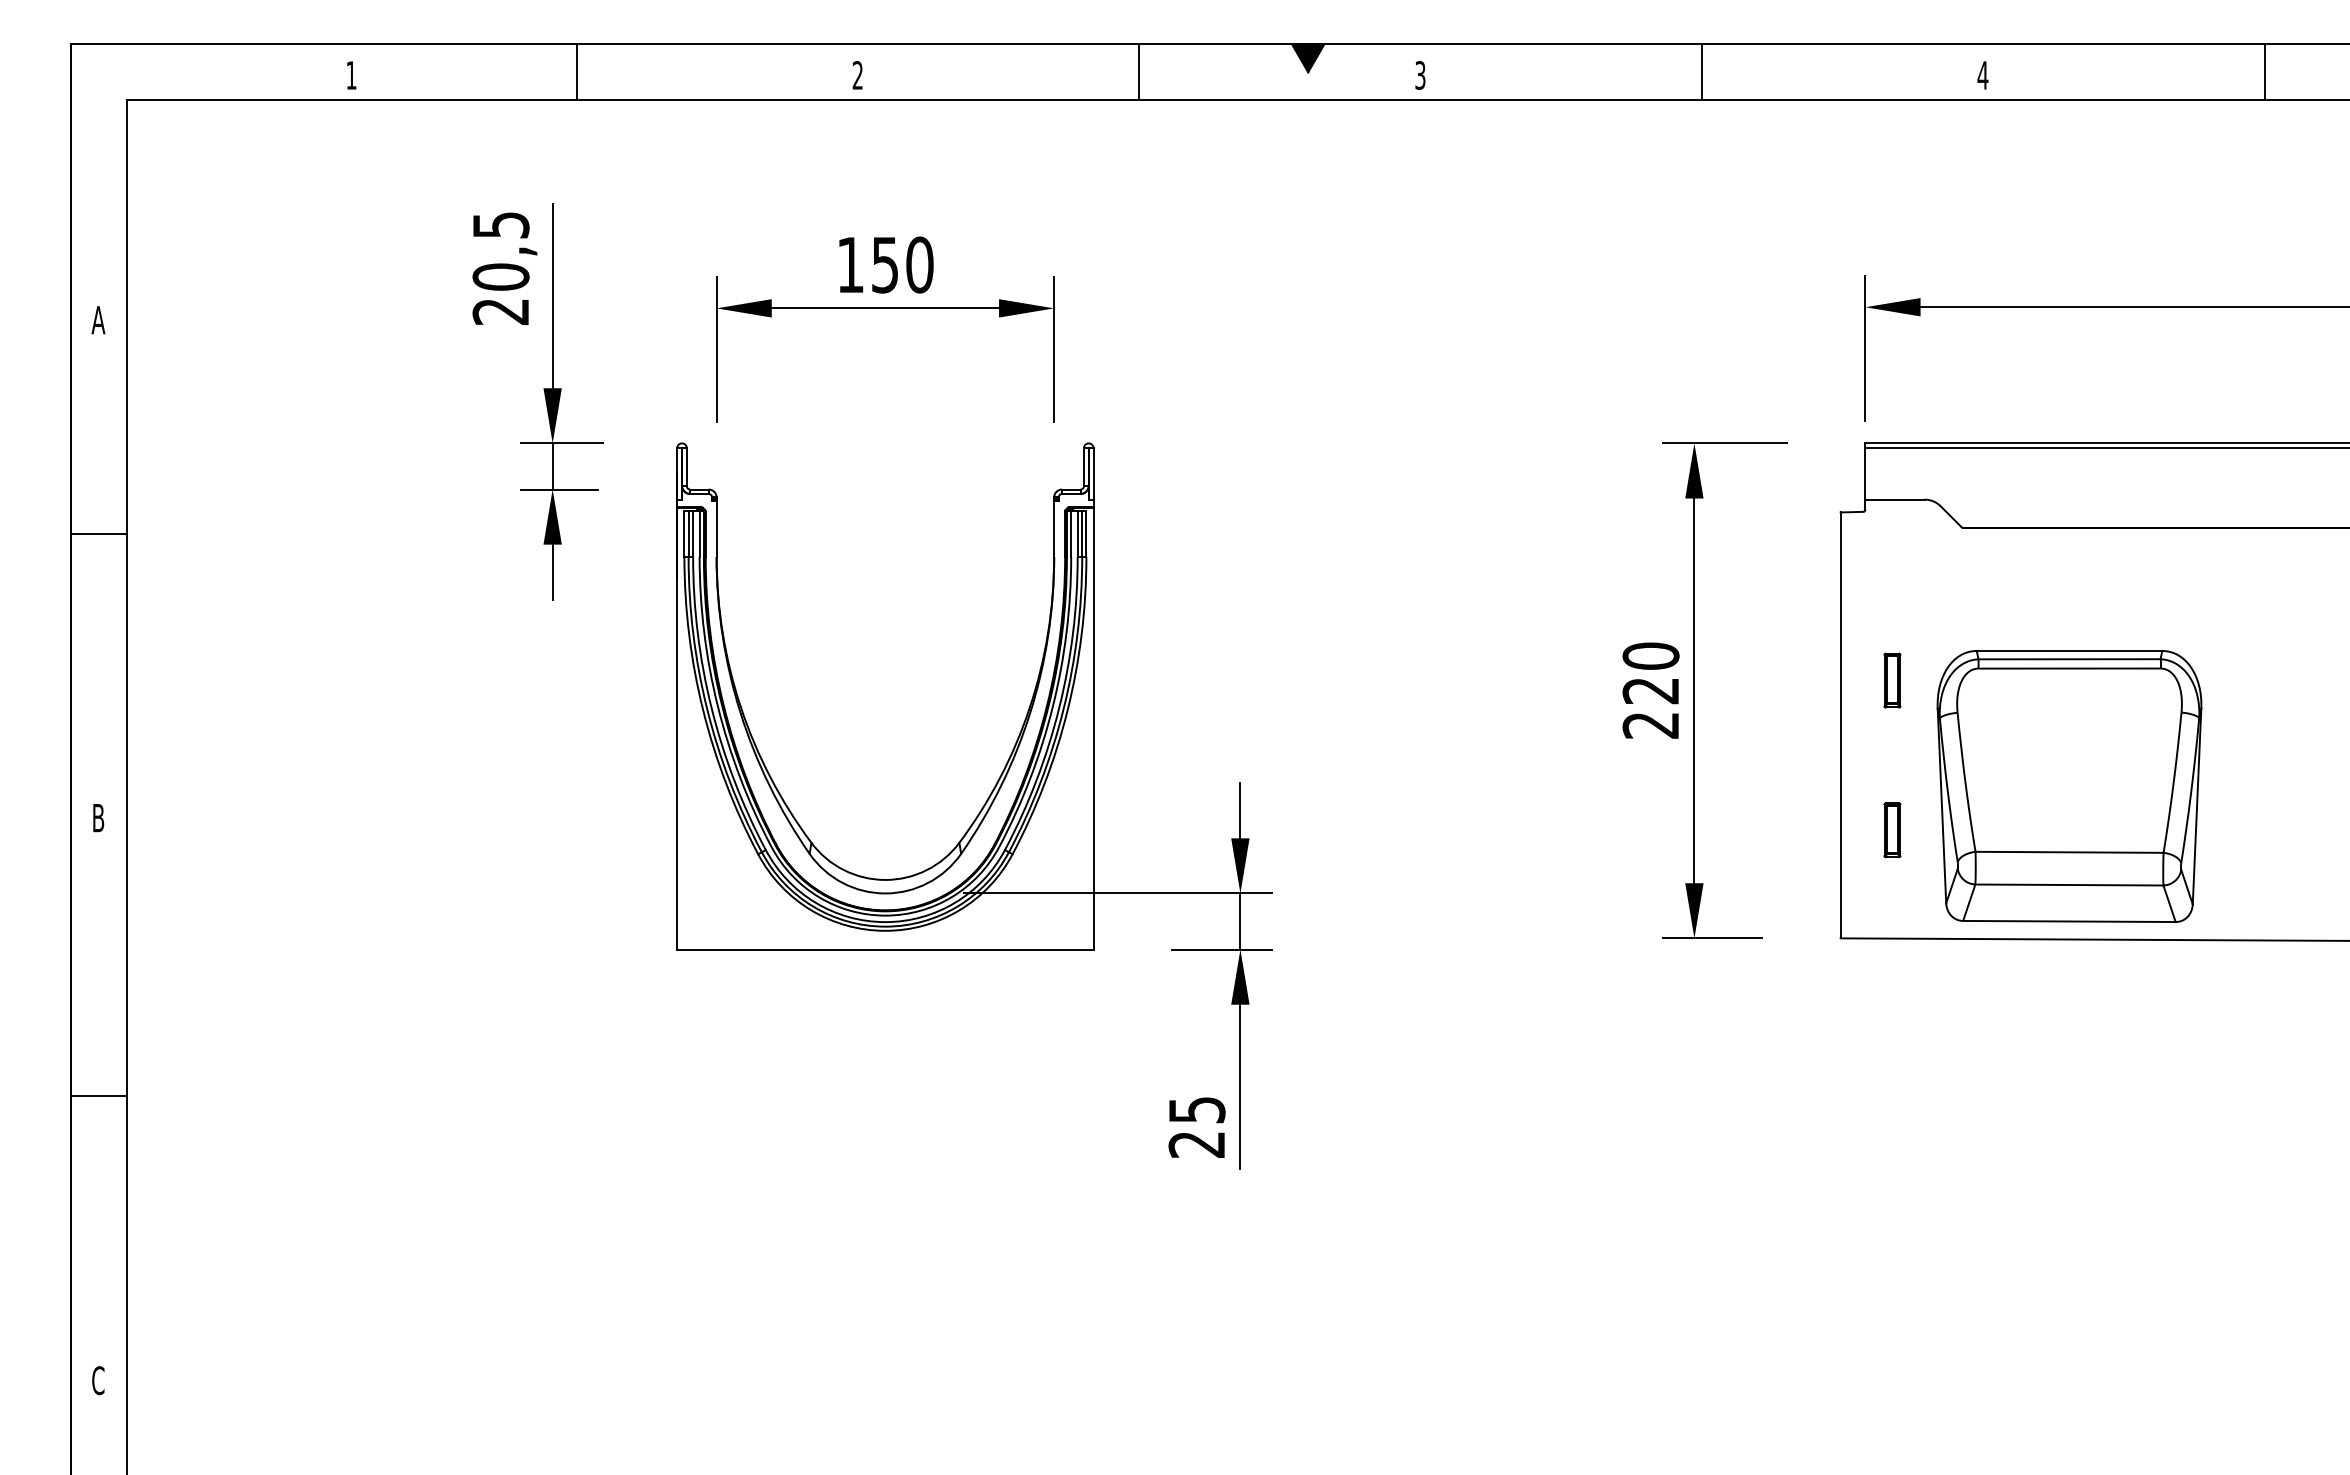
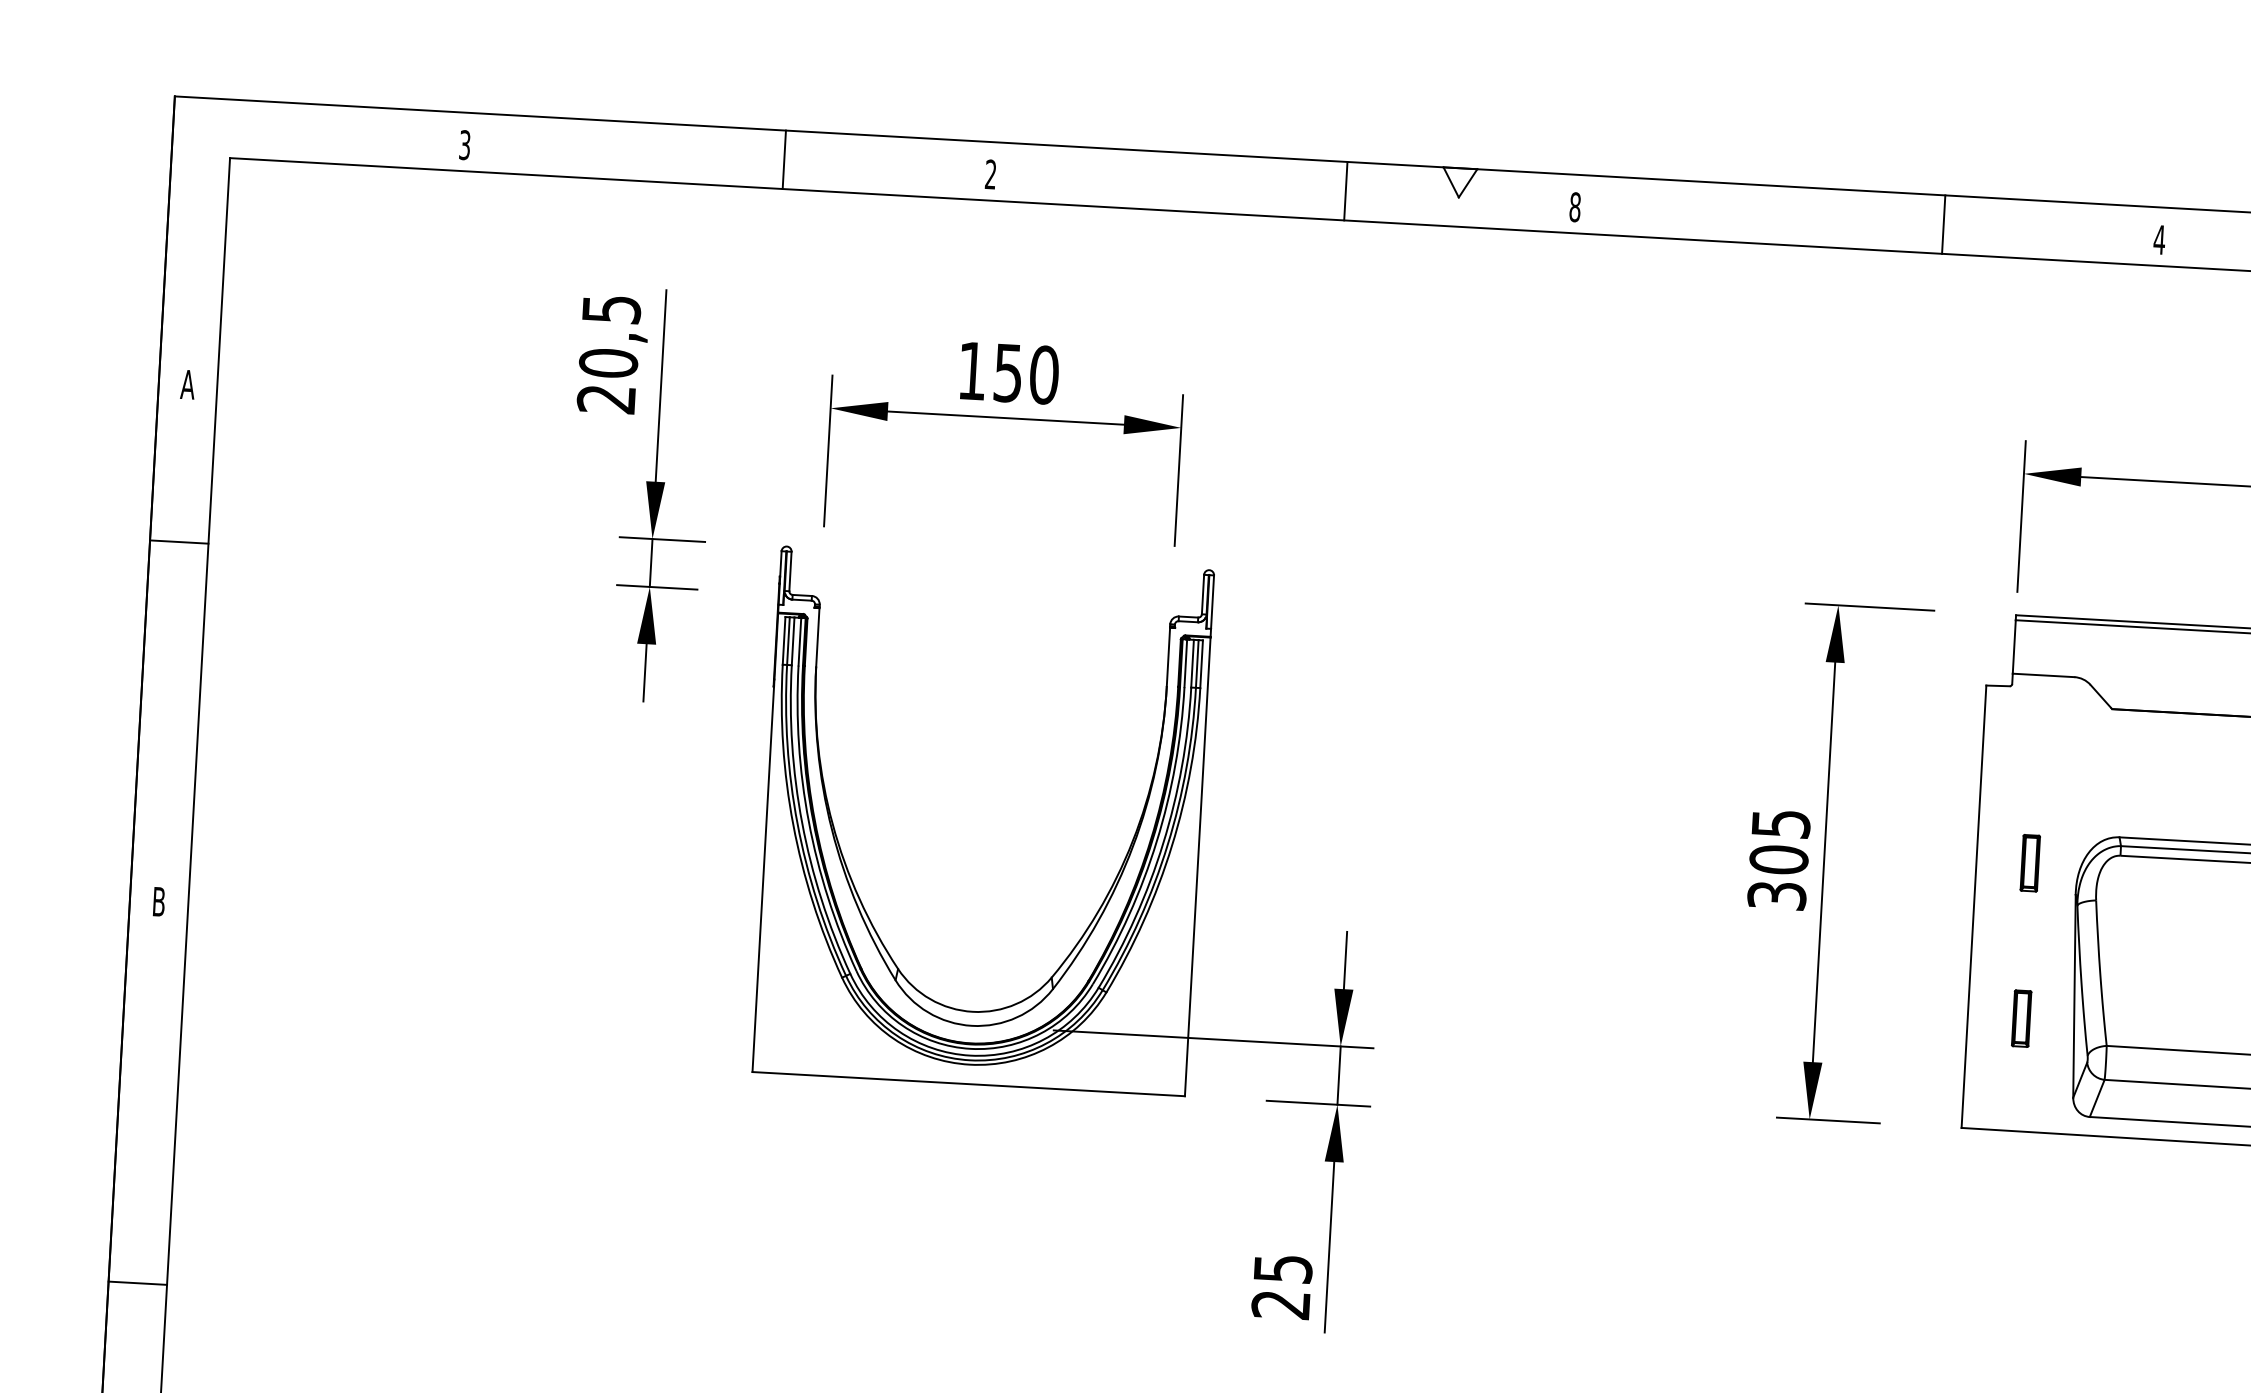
fill: (1307, 58) -> (1458, 183), removed
line: (576, 72) -> (783, 159), moved
line: (1139, 72) -> (1345, 191), moved
line: (1702, 72) -> (1944, 224), moved
text: (351, 75) -> (464, 145), 1 -> 3
text: (1420, 75) -> (1575, 207), 3 -> 8
line: (98, 533) -> (179, 541), moved
text: (1650, 690) -> (1778, 859), 220 -> 305
line: (98, 1096) -> (137, 1283), moved

